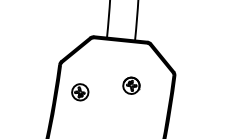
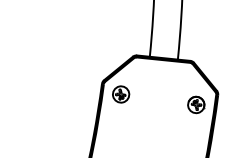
part: (131, 85) -> (196, 104), moved
part: (80, 92) -> (121, 94), moved

